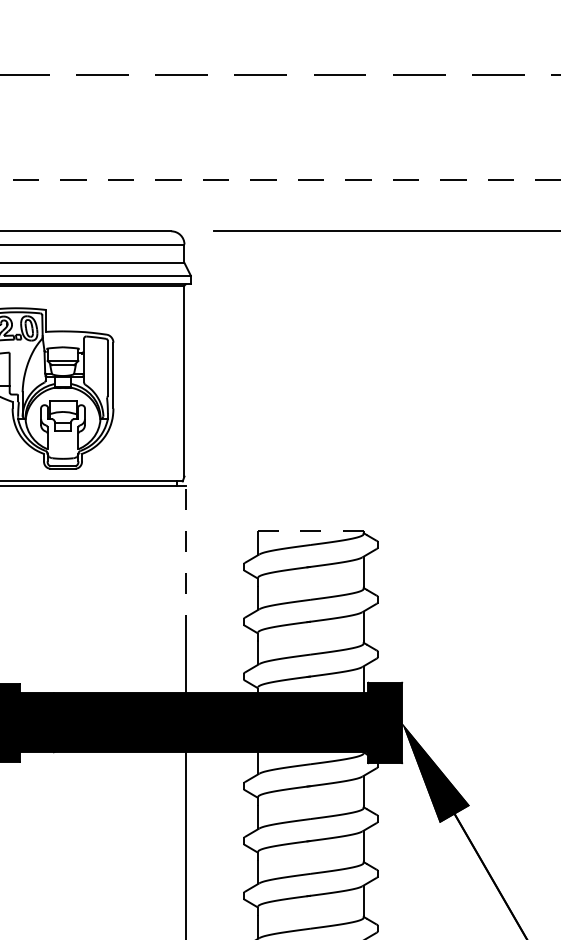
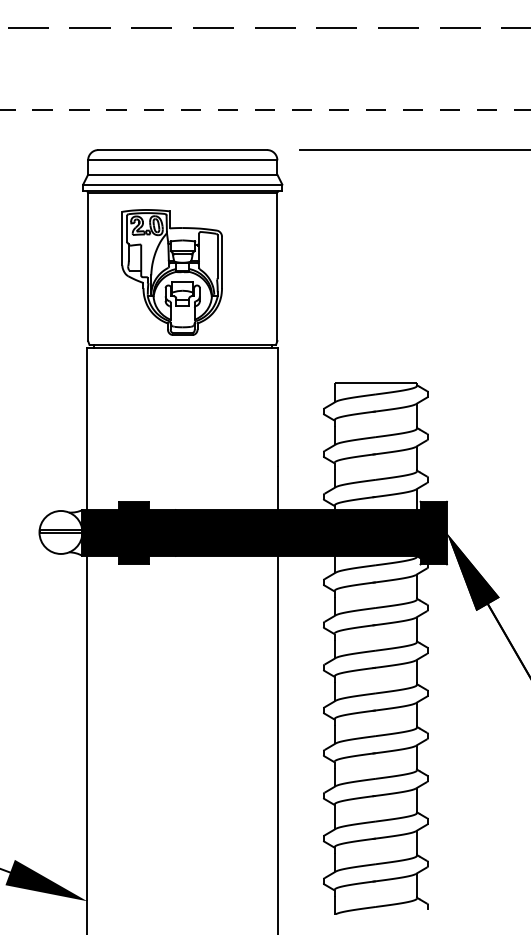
line: (310, 530) -> (375, 383), dashed -> solid
line: (185, 561) -> (278, 407), dashed -> solid

